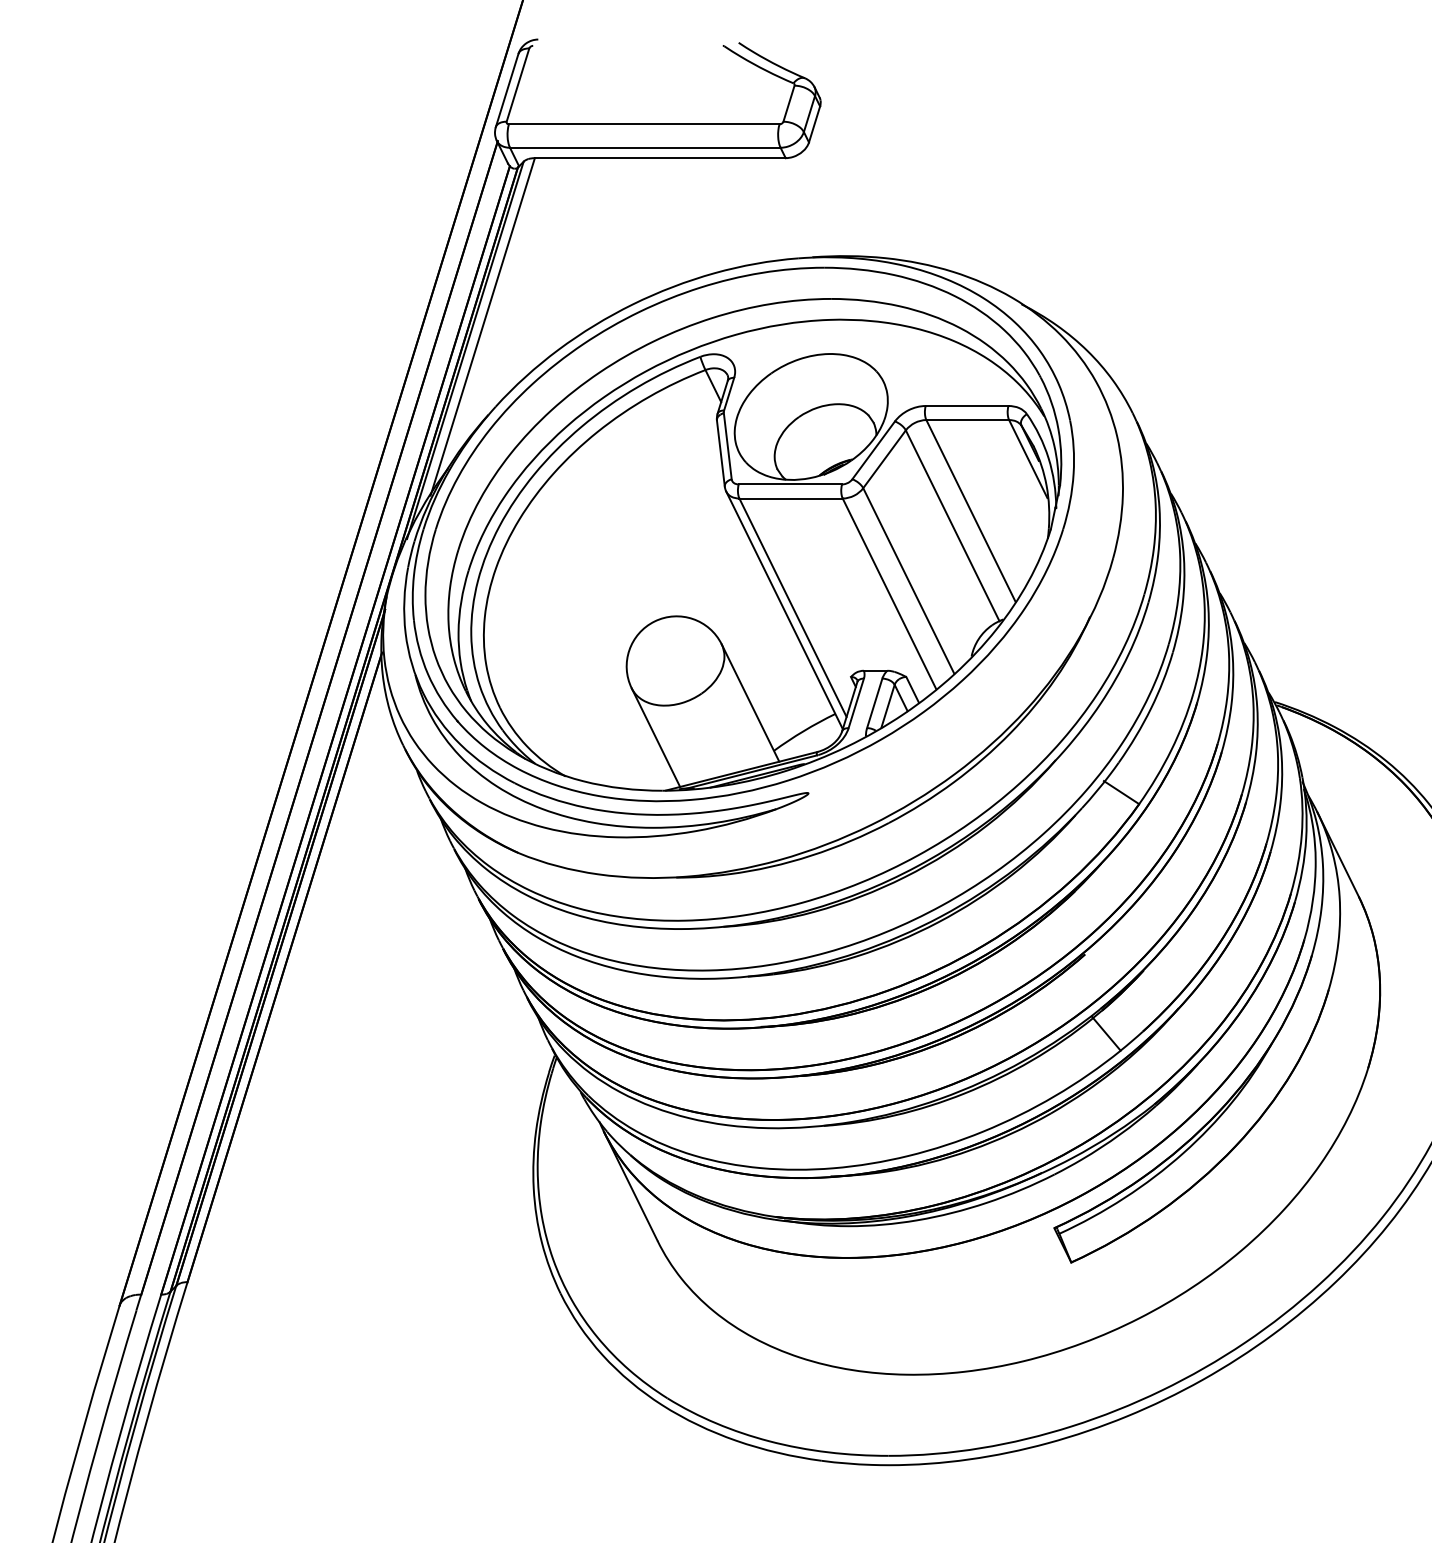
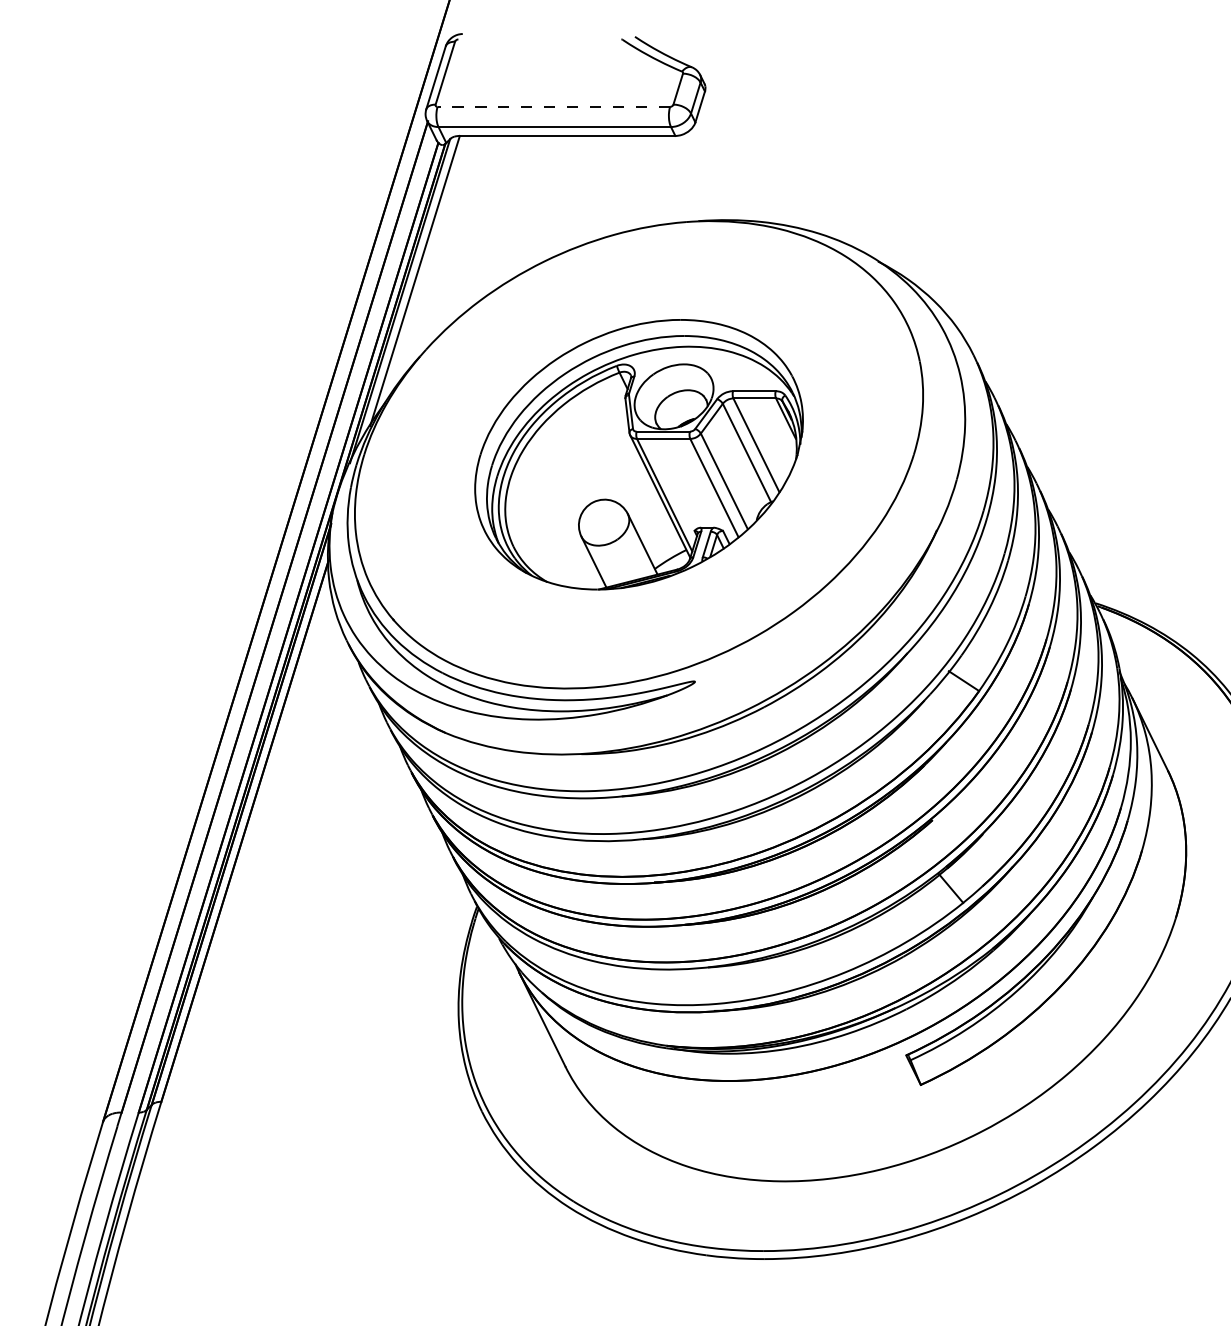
line: (643, 124) -> (553, 107), solid -> dashed
part: (743, 528) -> (639, 454), size x0.6

